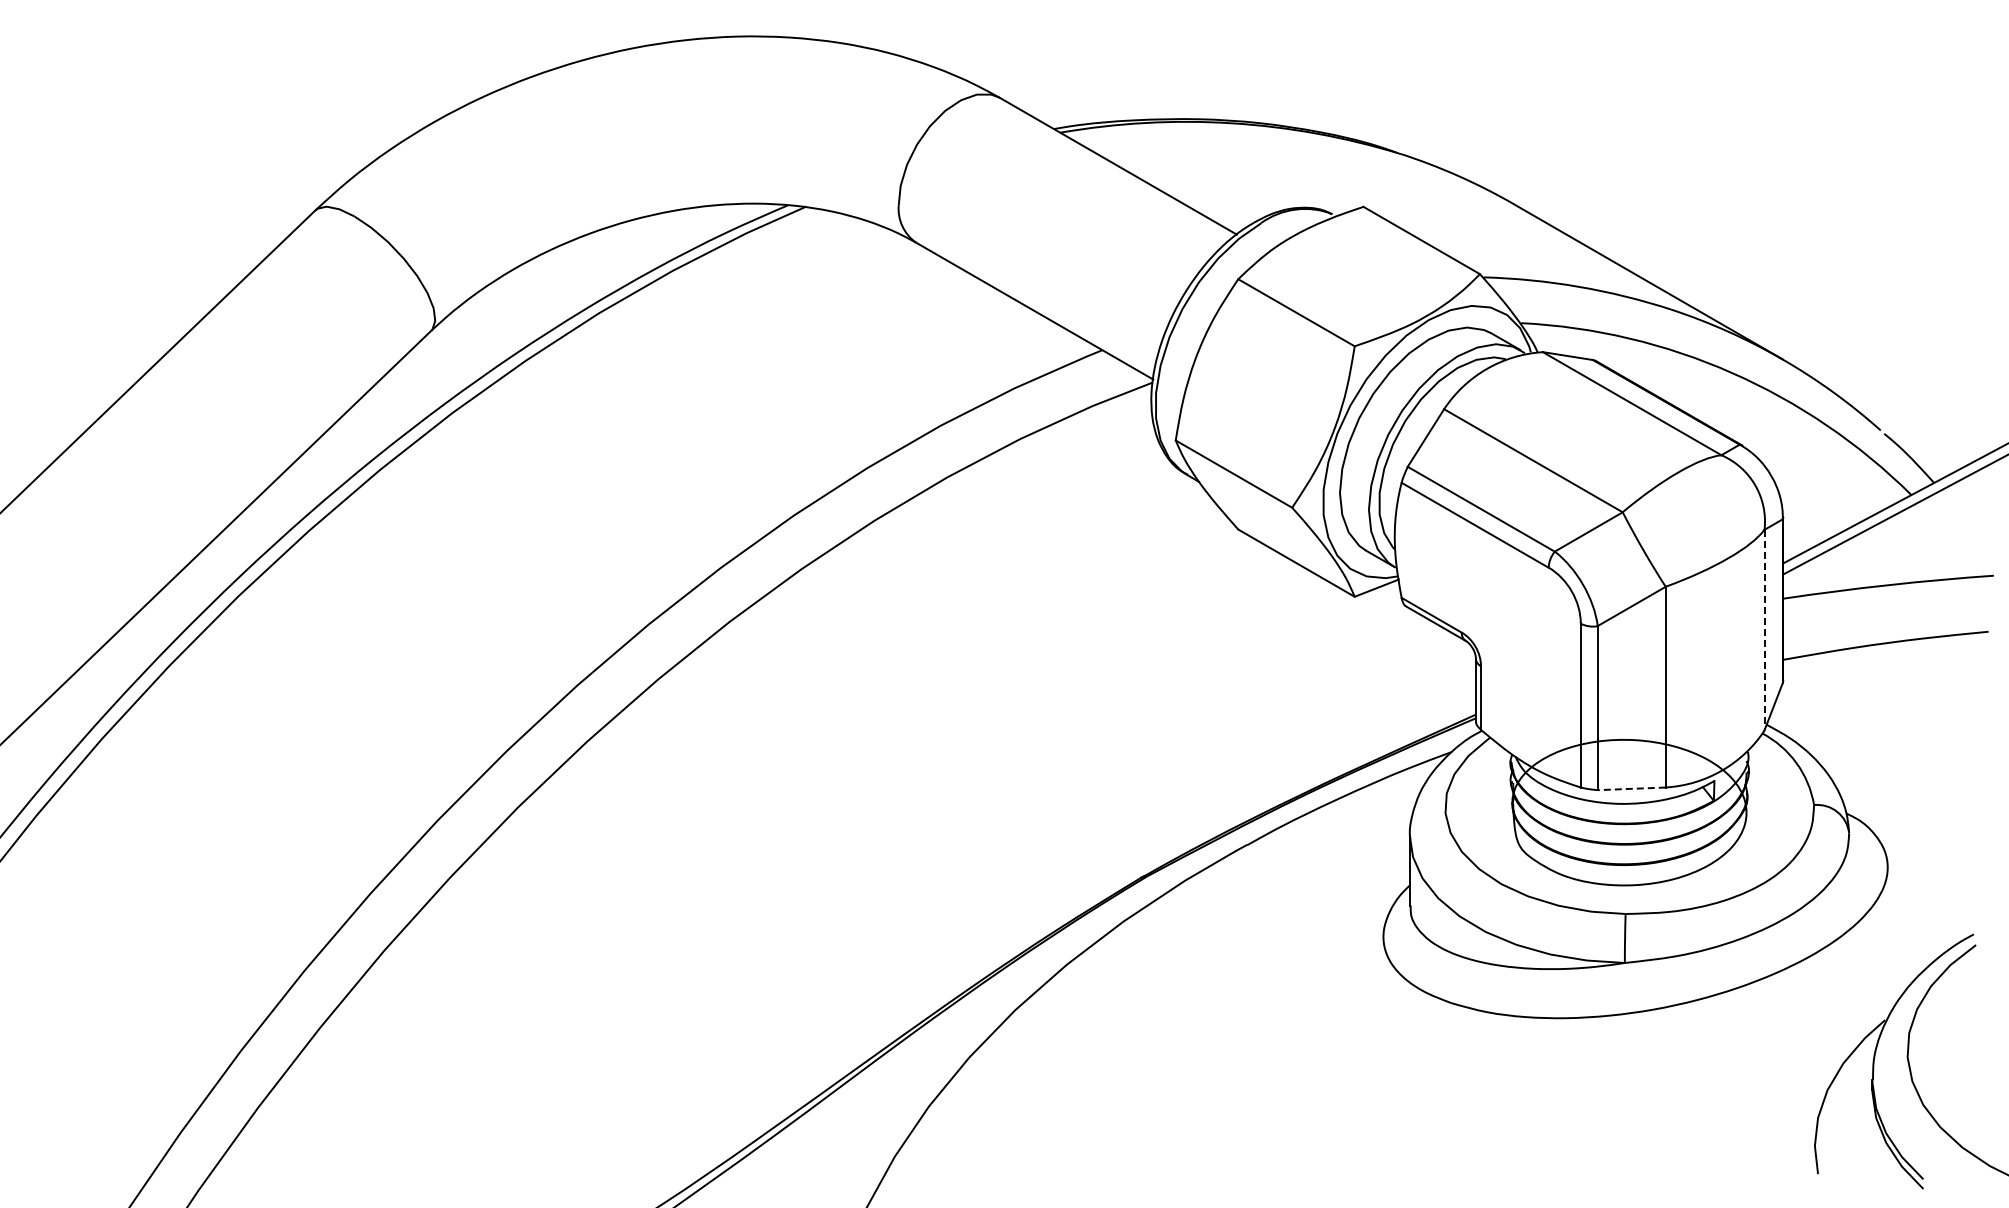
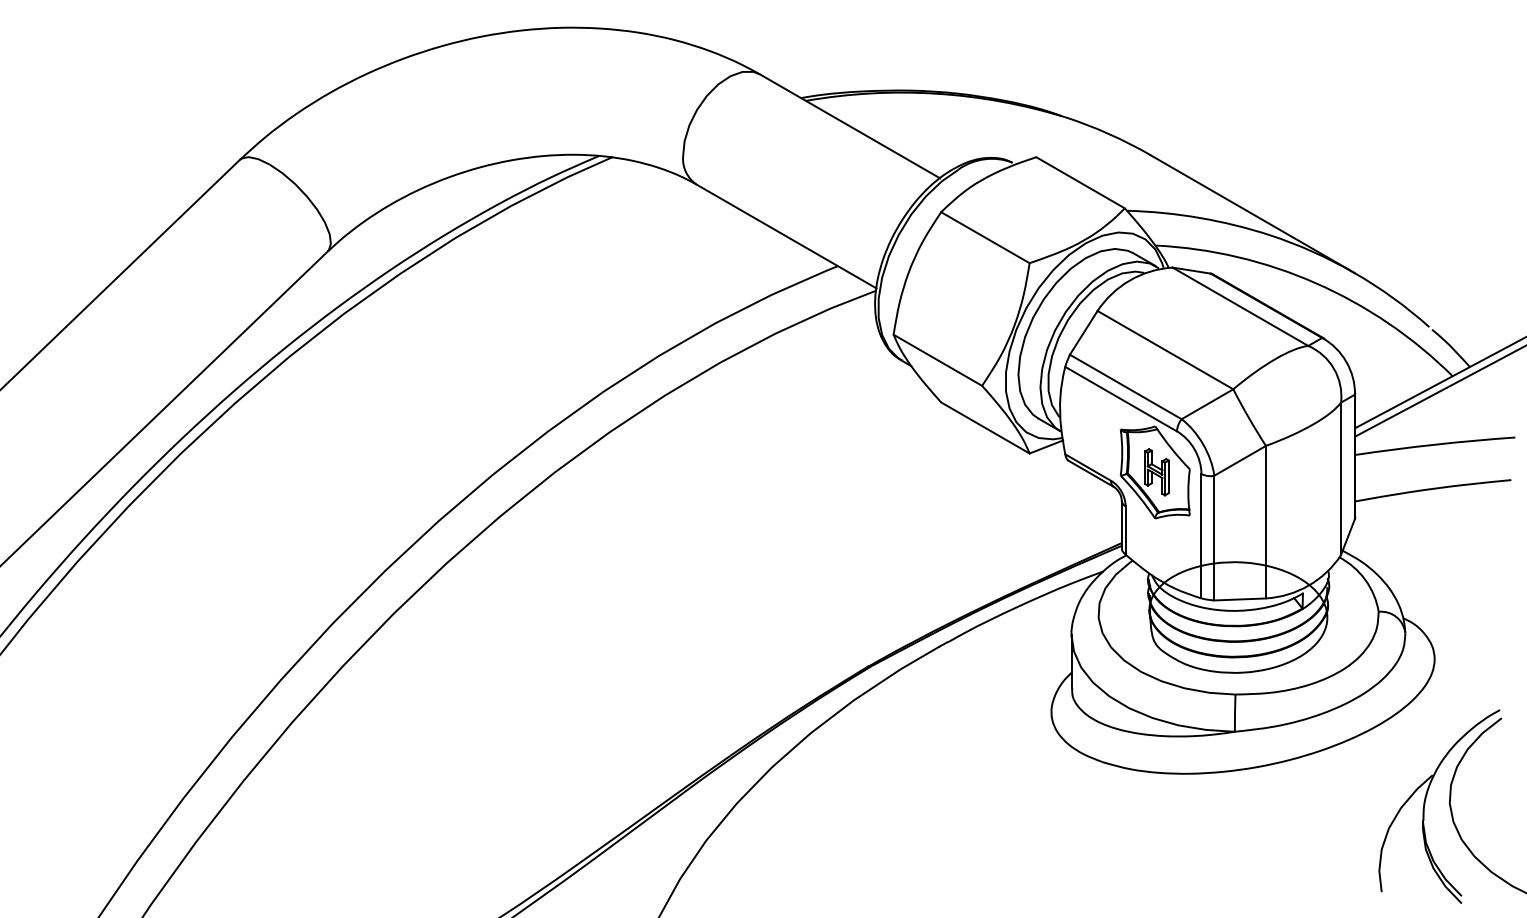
part: (1519, 621) -> (1154, 472), added
line: (1764, 630) -> (1341, 479), dashed -> solid
line: (1631, 788) -> (1239, 599), dashed -> solid

